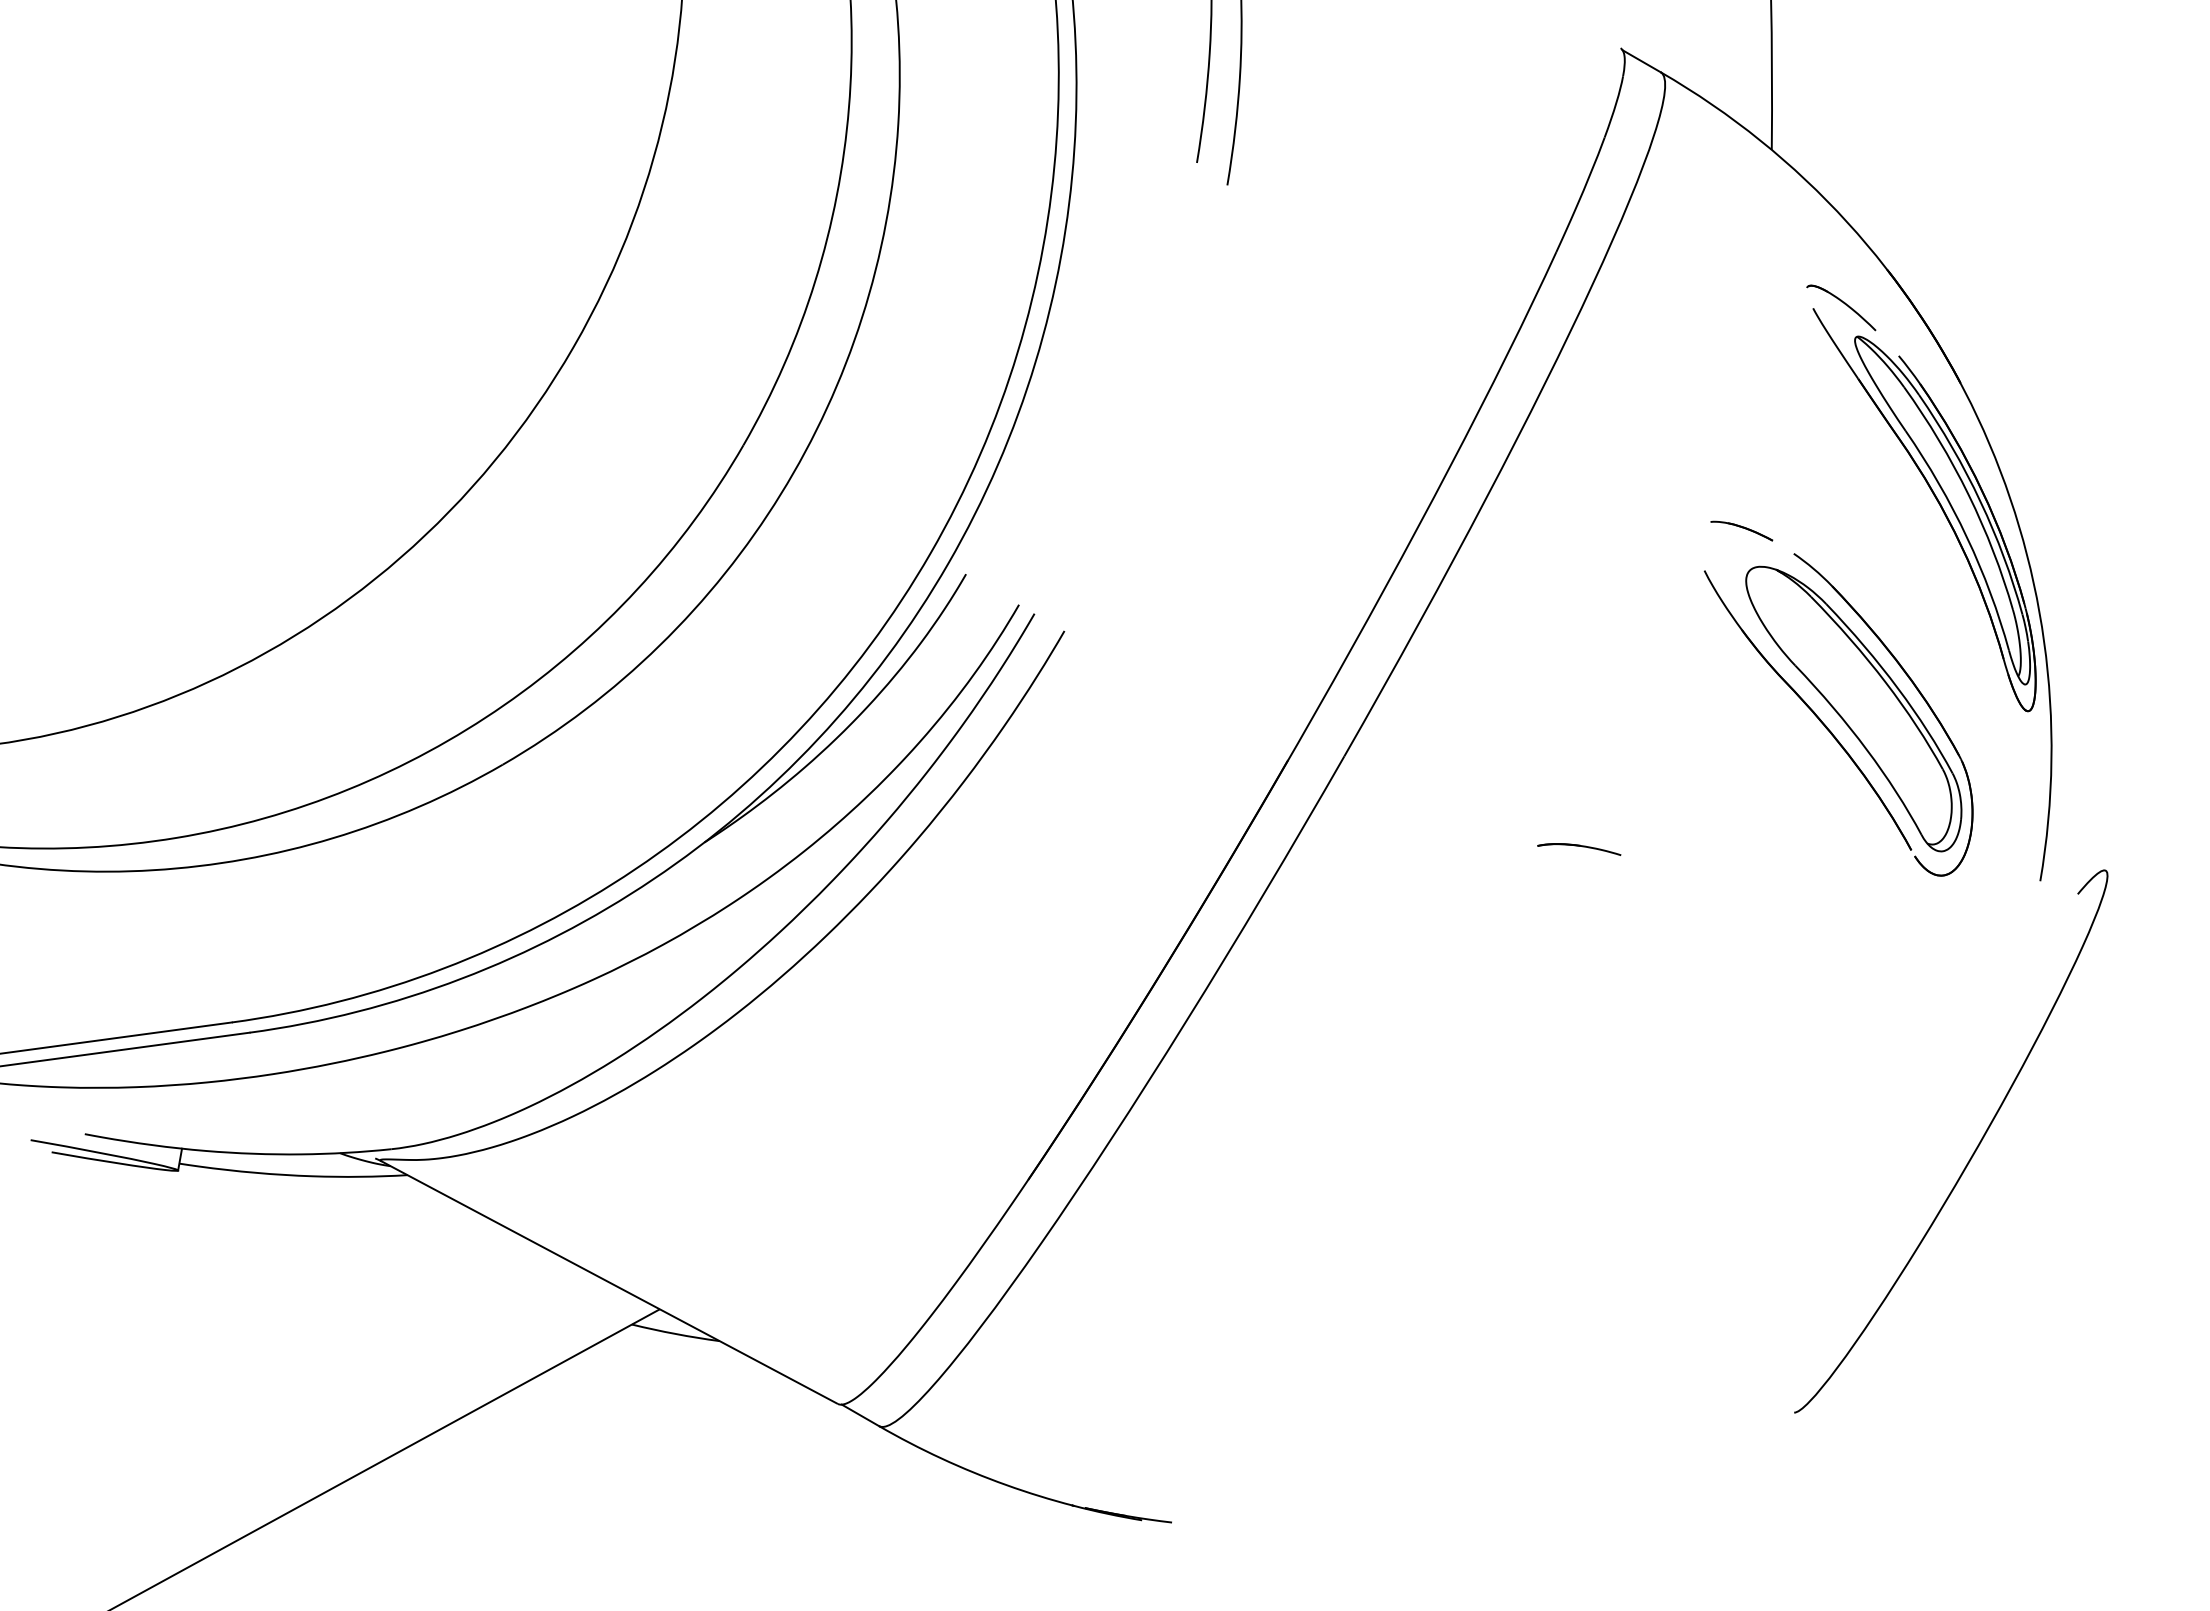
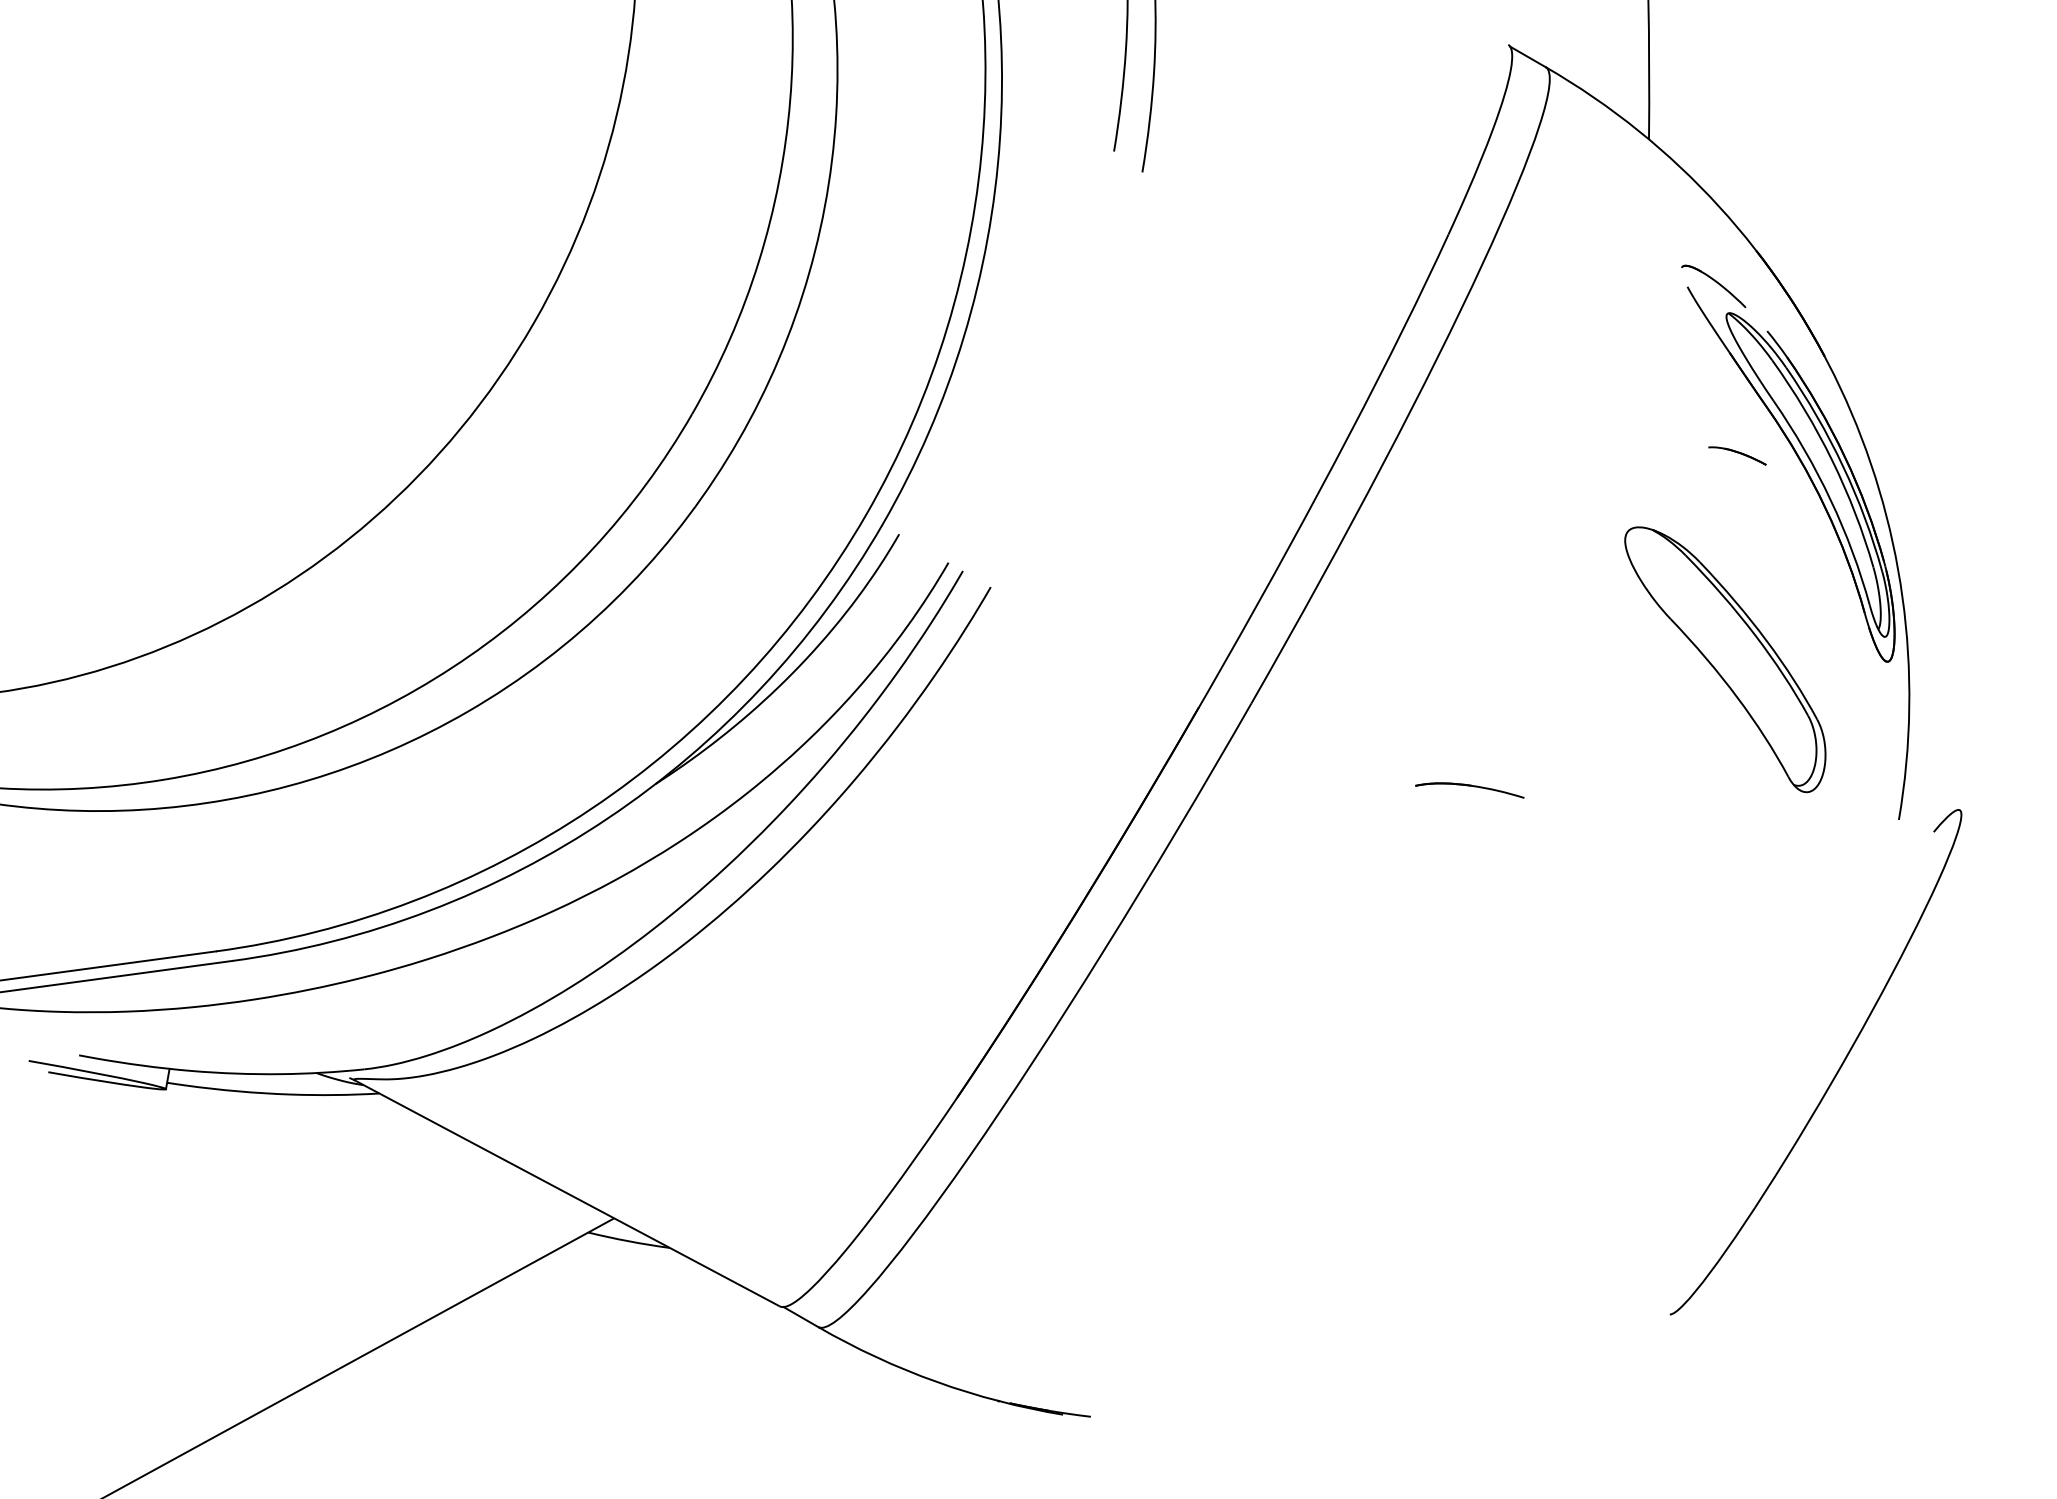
part: (1741, 530) -> (1737, 455), moved
part: (1826, 725) -> (1699, 675), removed
part: (1579, 849) -> (1470, 790), size x1.4

